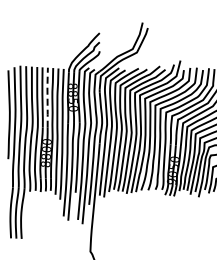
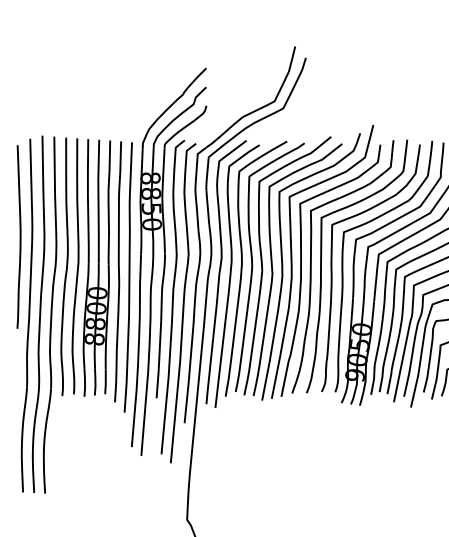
line: (47, 97) -> (98, 201), dashed -> solid

